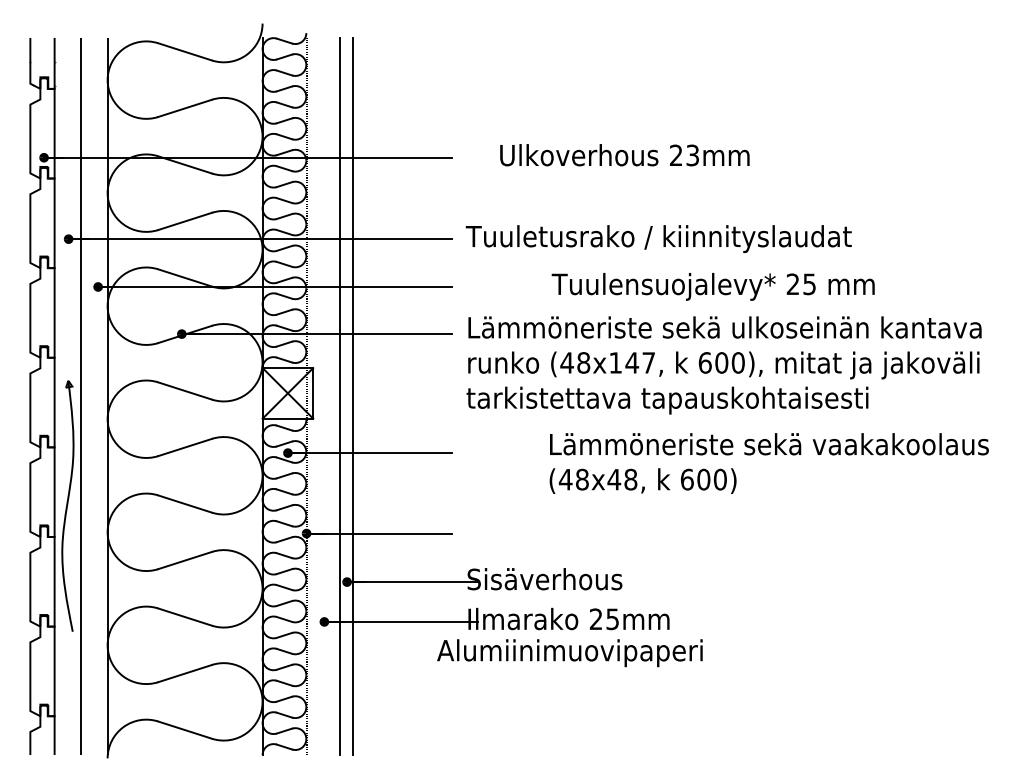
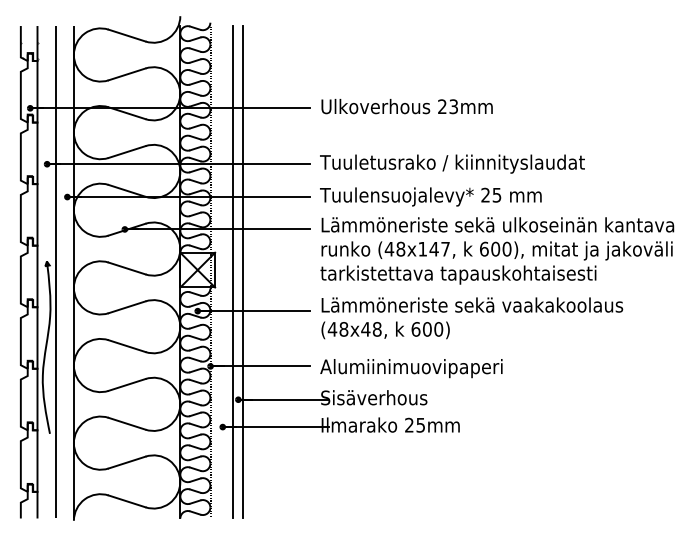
text: (623, 155) -> (406, 106), moved
text: (712, 286) -> (430, 196), moved
text: (769, 463) -> (472, 318), moved
text: (570, 653) -> (411, 368), moved

